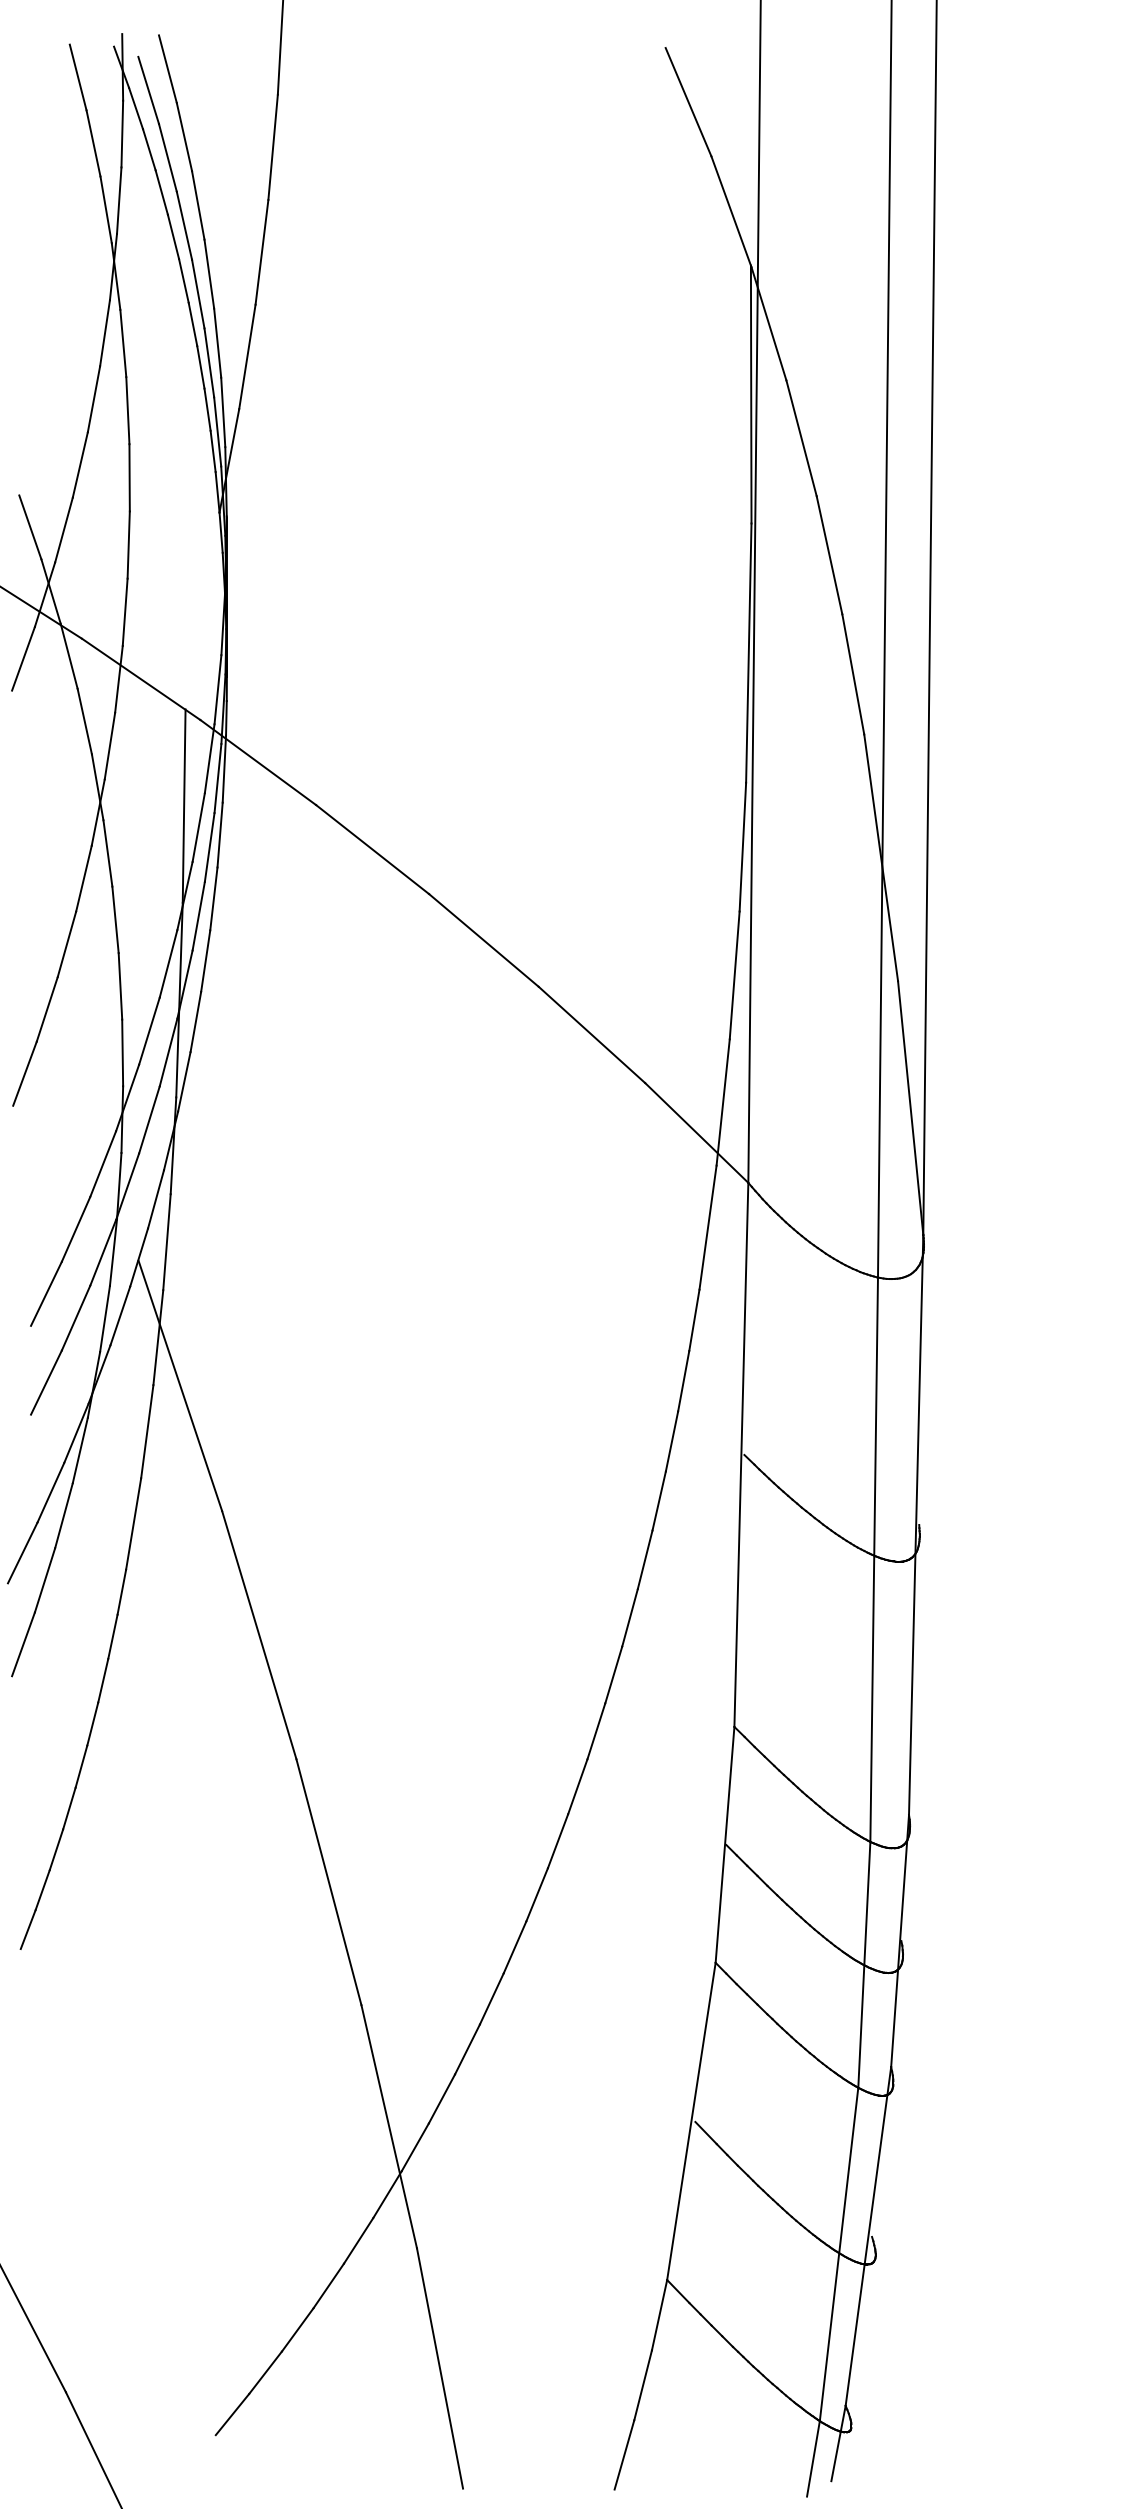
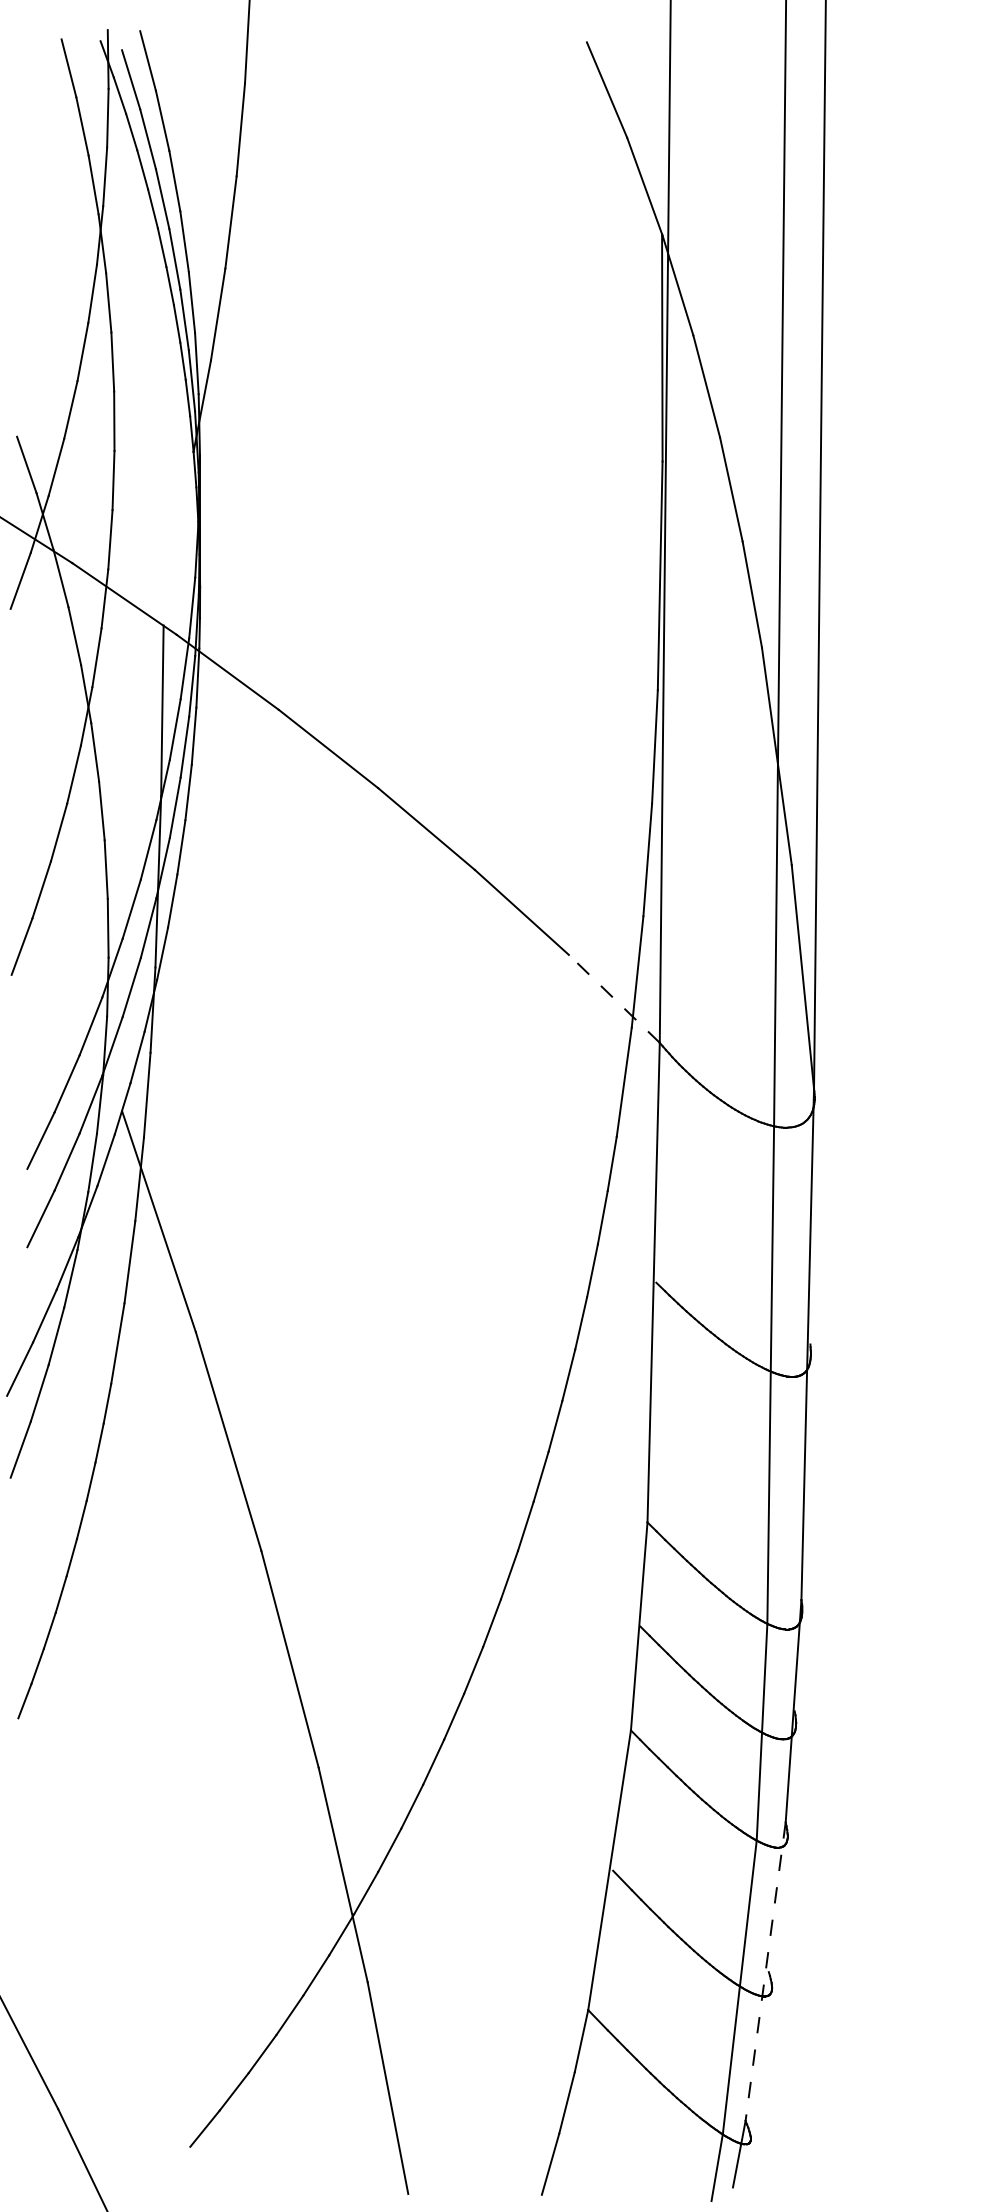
line: (696, 1133) -> (614, 999), solid -> dashed
line: (868, 2236) -> (765, 1971), solid -> dashed

